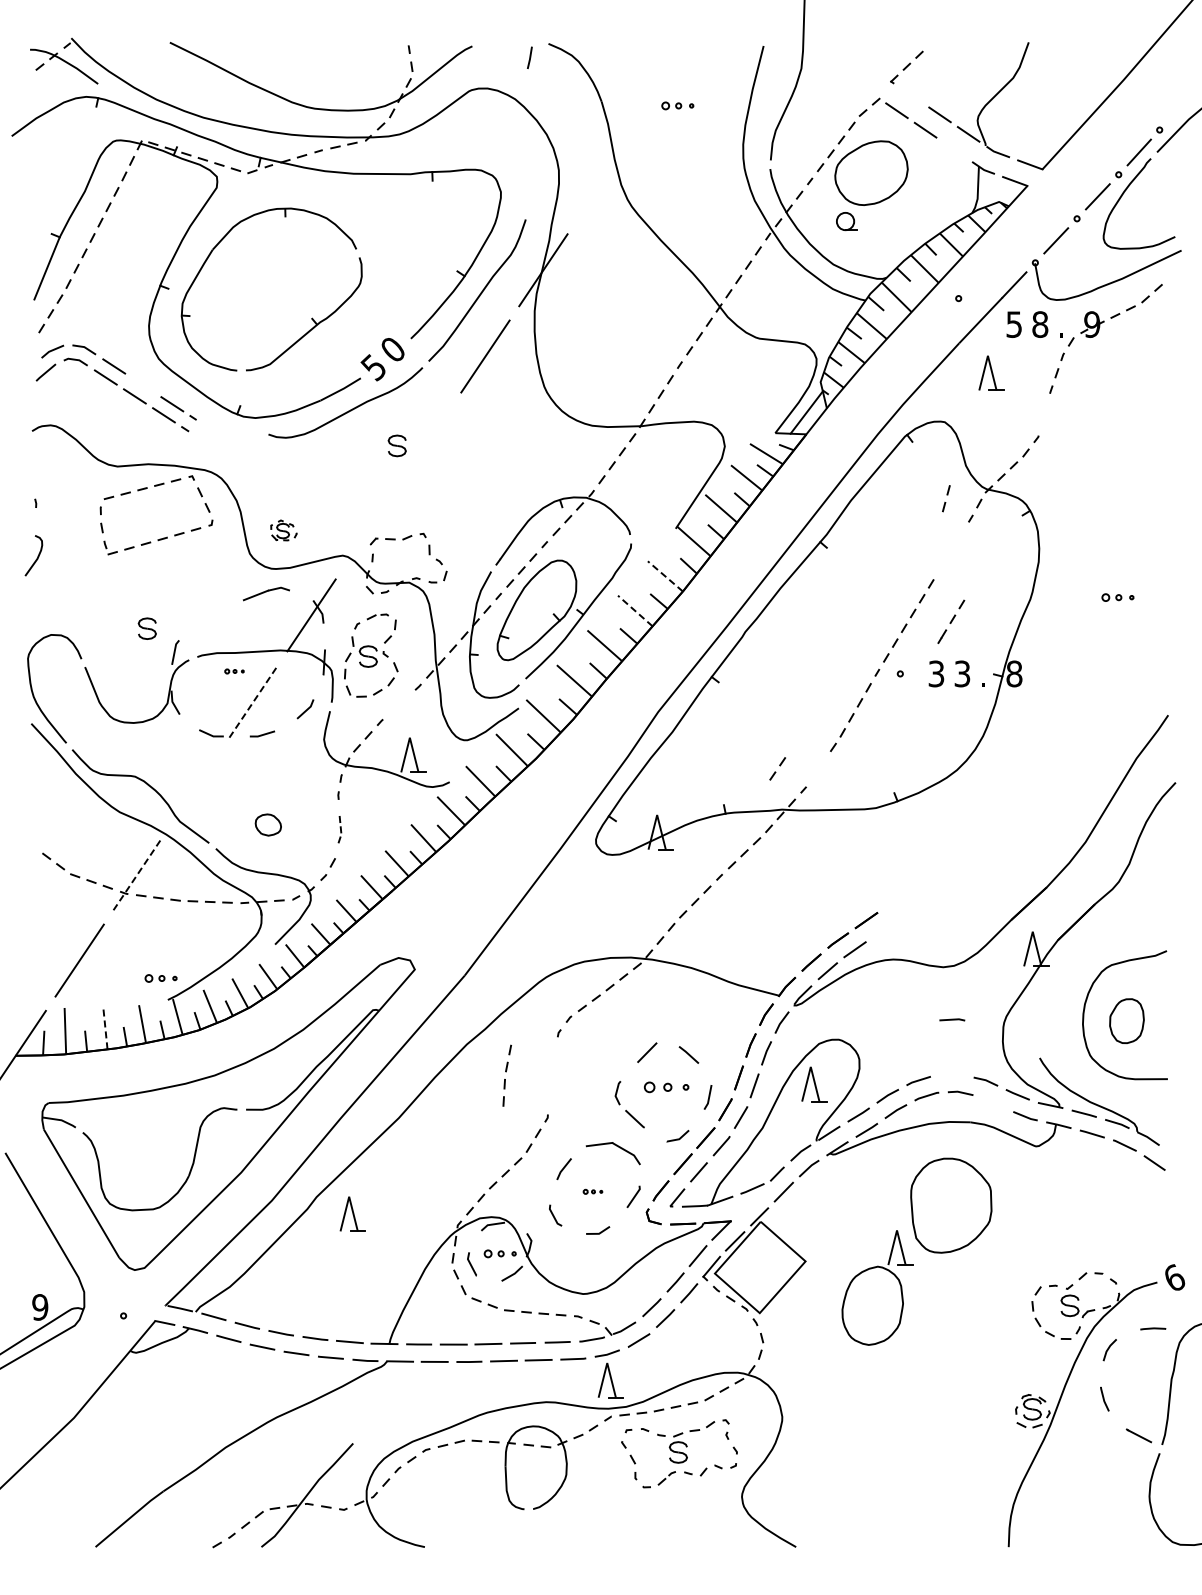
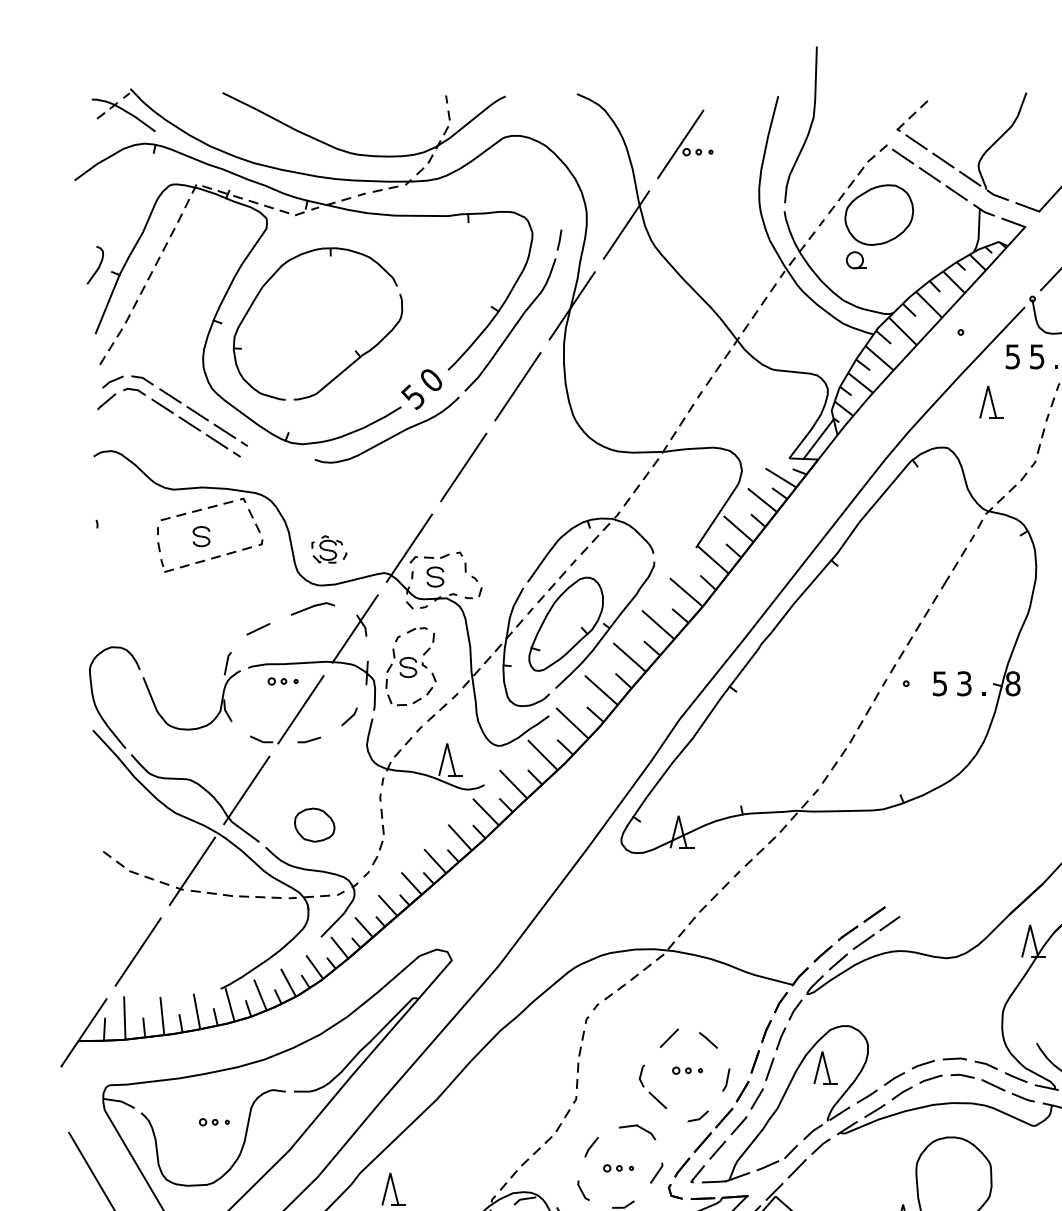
line: (529, 57) -> (559, 239), moved
line: (911, 95) -> (916, 142), added
line: (659, 97) -> (680, 144), added
line: (953, 149) -> (956, 192), added
line: (601, 183) -> (626, 224), added
text: (1040, 324) -> (1037, 356), 8 -> 5
line: (143, 385) -> (197, 413), added
line: (427, 442) -> (463, 467), added
part: (396, 445) -> (434, 576), moved
part: (946, 498) -> (1041, 440), moved
line: (369, 529) -> (409, 548), added
part: (283, 530) -> (328, 549), size x1.43
curve: (37, 555) -> (98, 265), moved
line: (665, 576) -> (686, 592), dashed -> solid
line: (634, 610) -> (657, 624), dashed -> solid
line: (207, 615) -> (257, 629), added
part: (951, 621) -> (954, 568), moved
part: (146, 628) -> (200, 536), moved
part: (234, 671) -> (283, 681), size x1.67
text: (936, 673) -> (940, 683), 3 -> 5
line: (253, 701) -> (300, 709), dashed -> solid
line: (396, 706) -> (434, 714), added
part: (777, 768) -> (829, 772), moved
line: (195, 787) -> (246, 790), added
part: (268, 824) -> (314, 824), size x1.67
part: (339, 829) -> (381, 829), size x1.67
line: (137, 873) -> (192, 870), dashed -> solid
line: (882, 930) -> (889, 923), added
part: (160, 978) -> (213, 1122), moved
line: (952, 1019) -> (955, 1058), moved
line: (105, 1028) -> (162, 1015), dashed -> solid
part: (506, 1075) -> (579, 1059), moved
part: (666, 1087) -> (687, 1070), size x0.71
line: (993, 1102) -> (993, 1084), added
part: (612, 1152) -> (636, 1131), size x0.71
part: (592, 1191) -> (618, 1168), size x1.67

